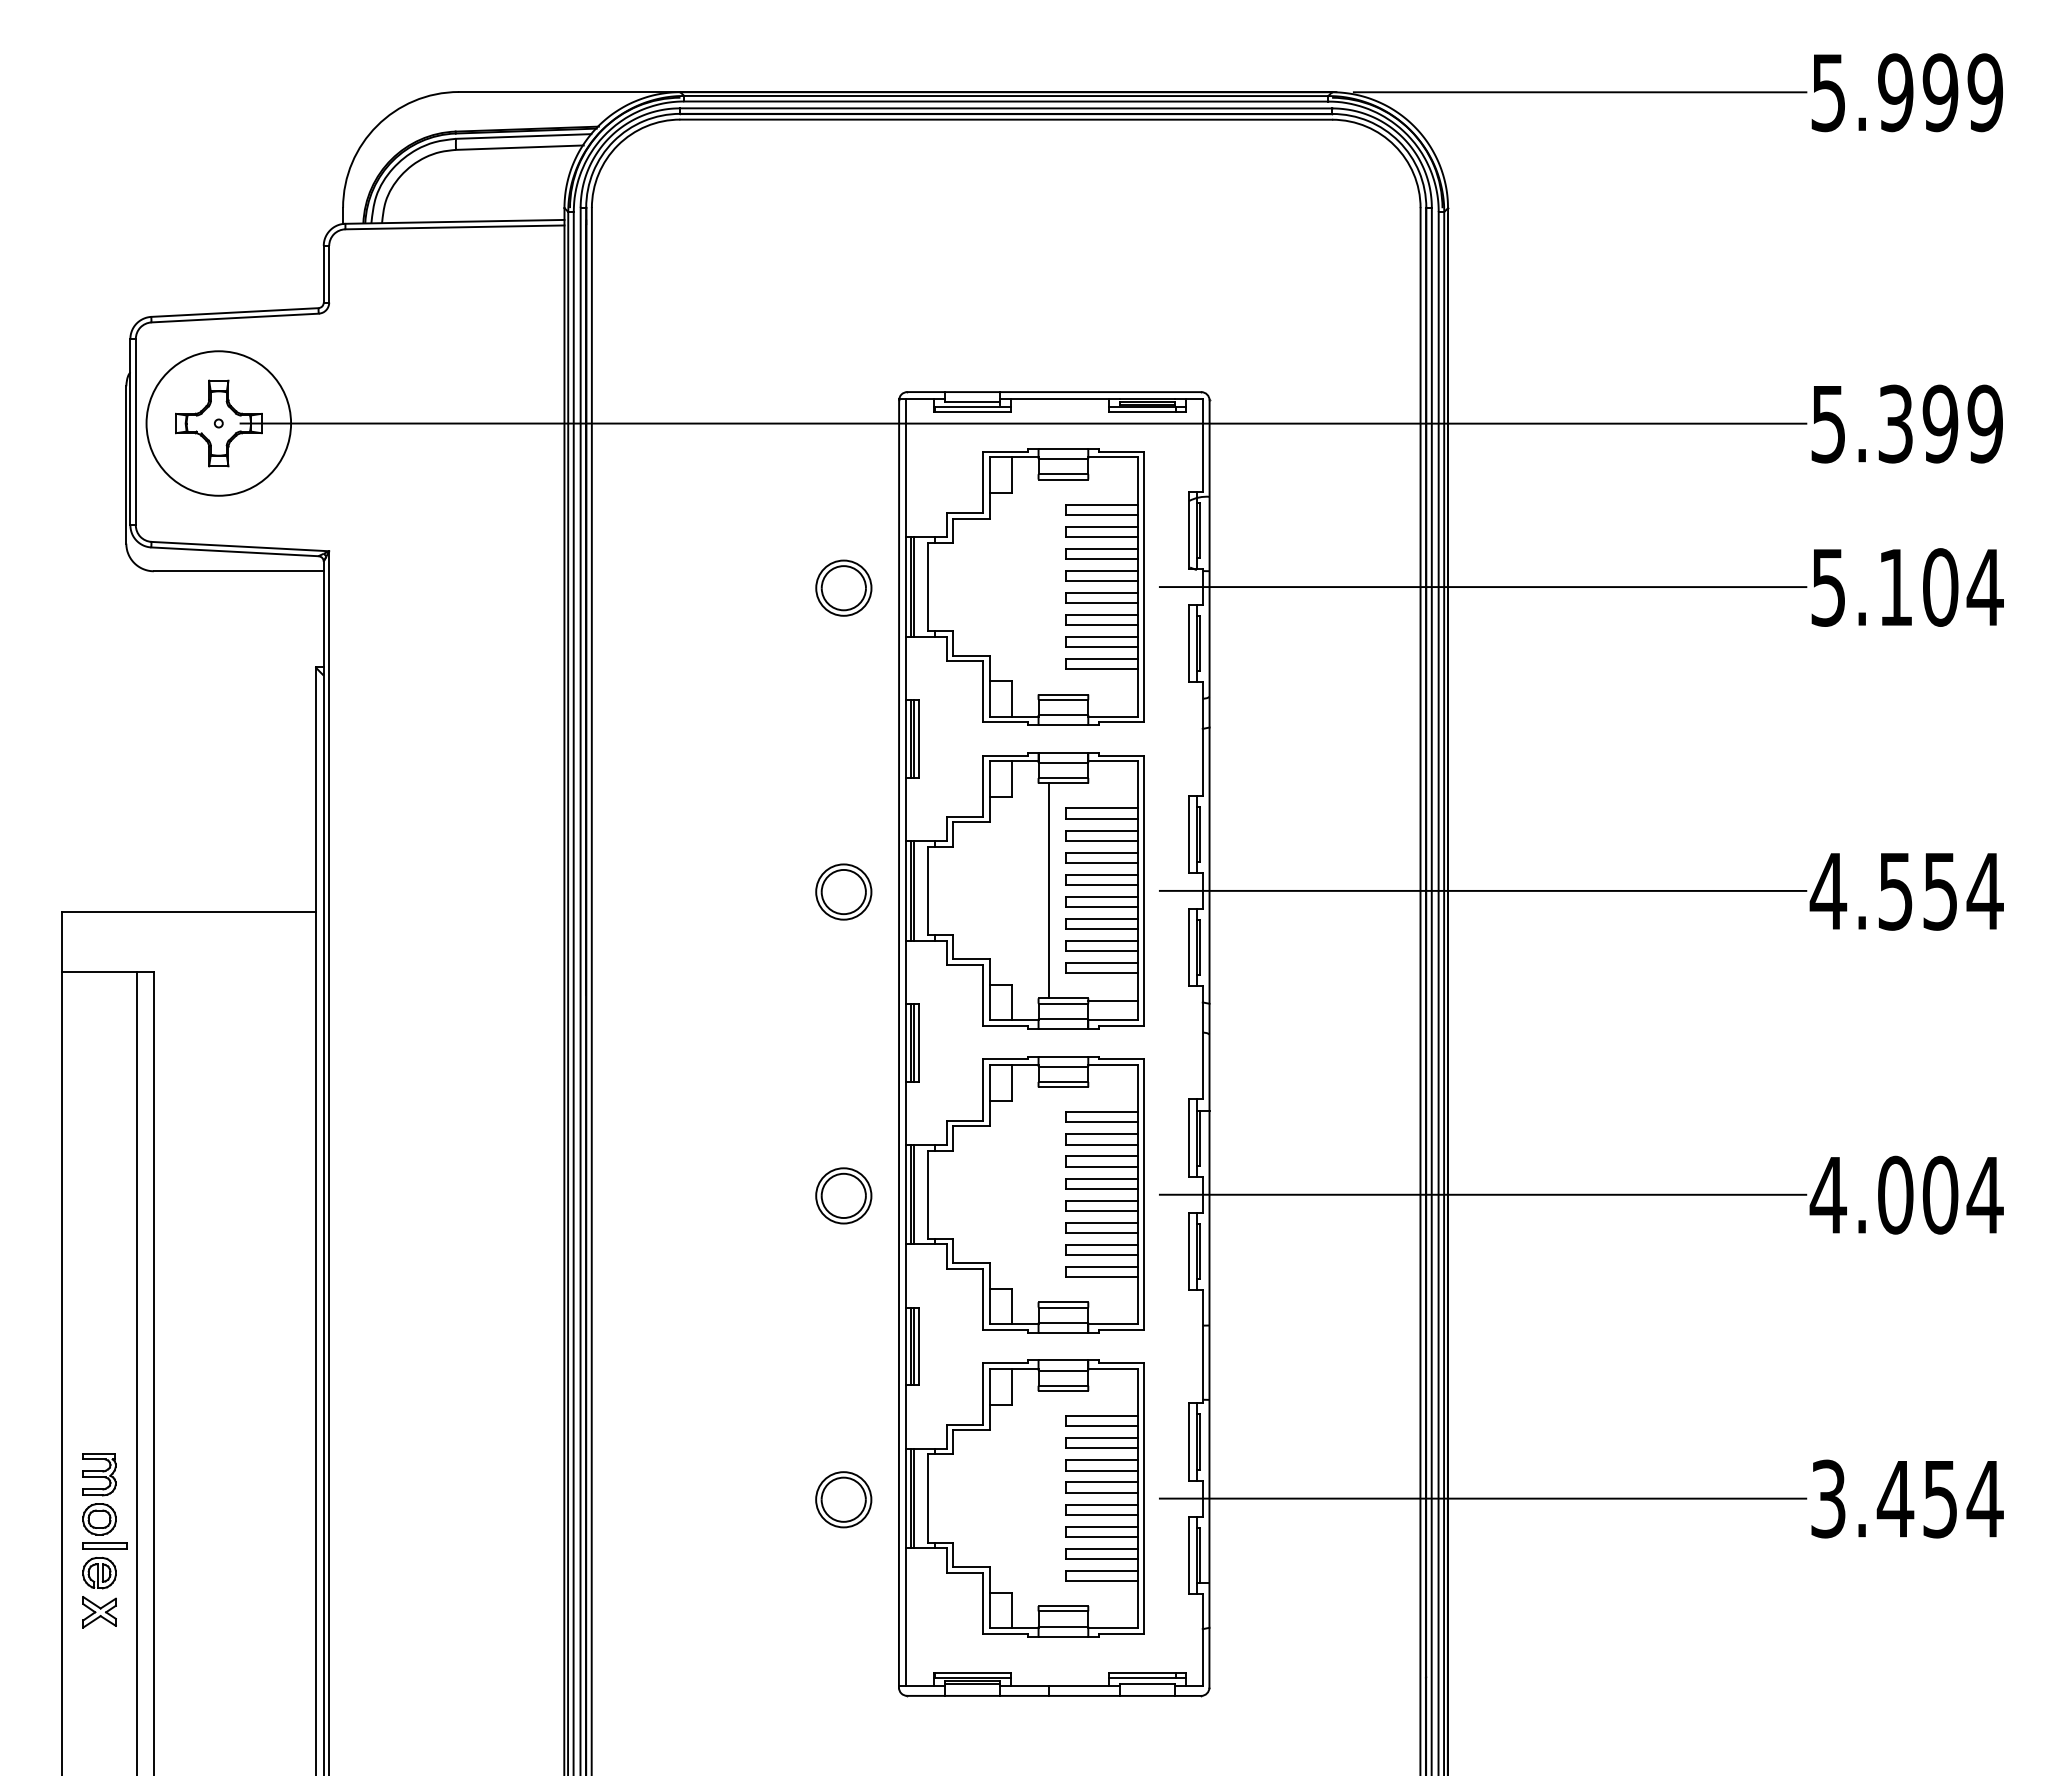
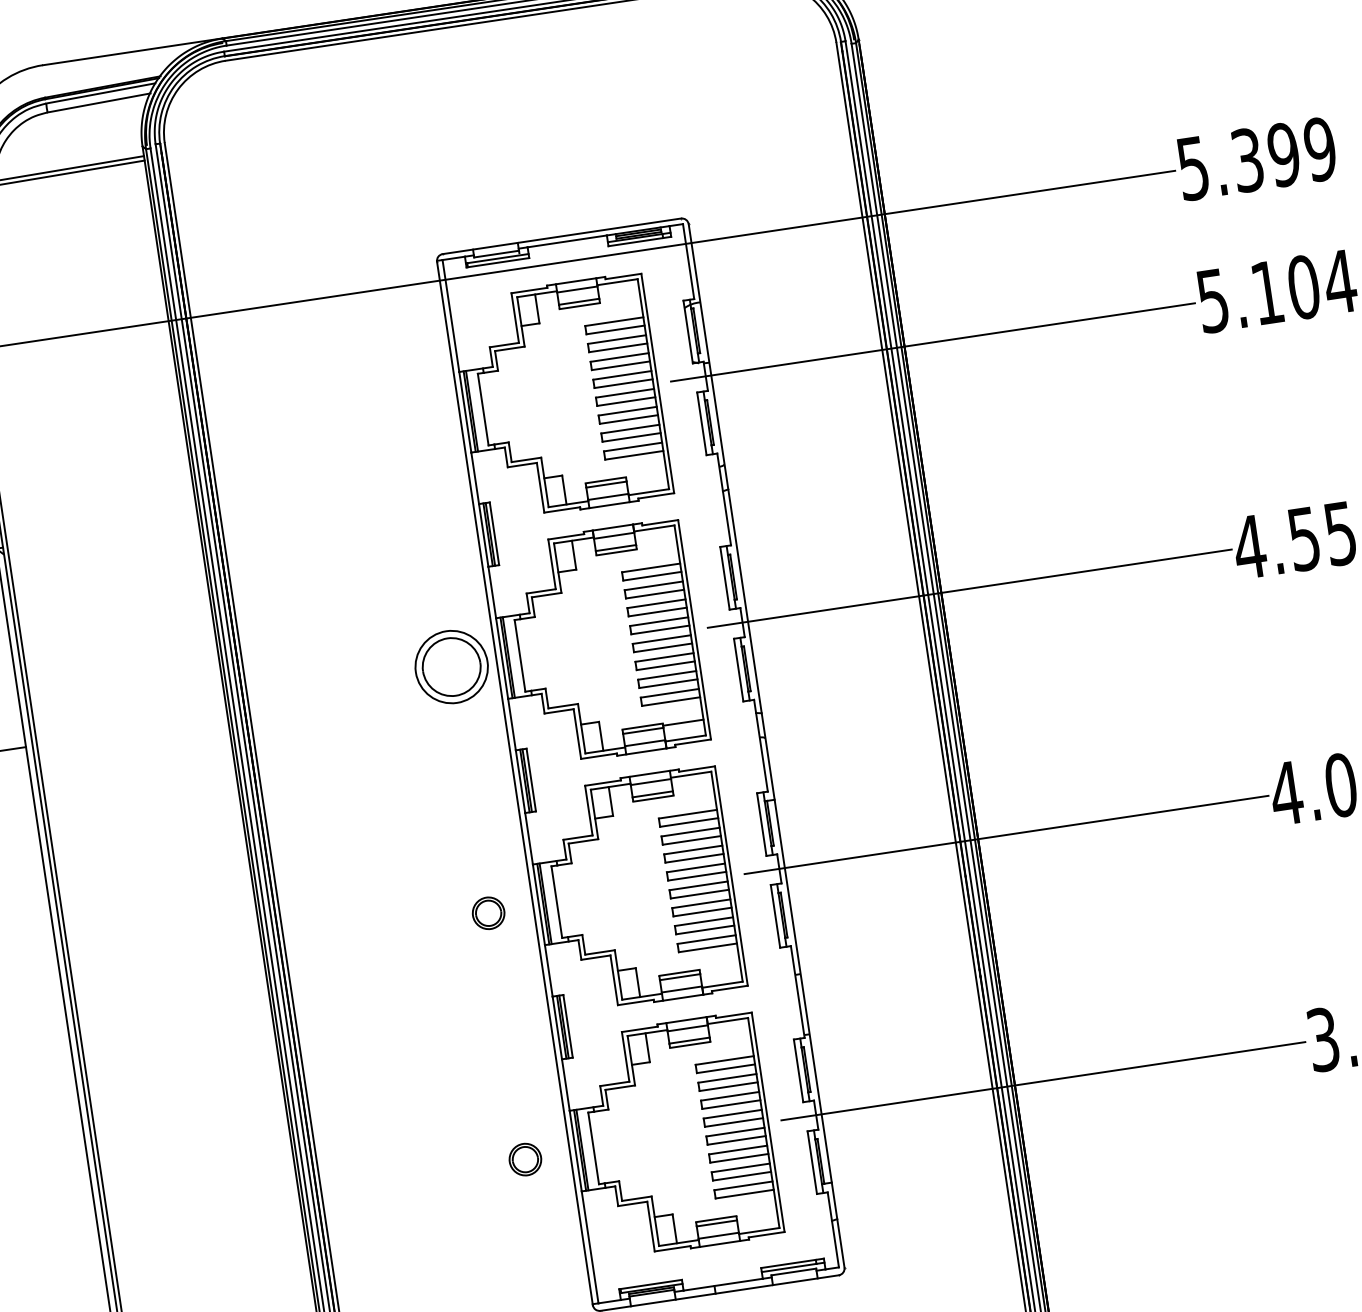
part: (843, 587) -> (414, 420), removed
line: (1049, 890) -> (618, 640), removed
part: (843, 891) -> (451, 666), size x1.6
part: (843, 1195) -> (488, 913), size x0.7
part: (843, 1499) -> (525, 1159), size x0.7

